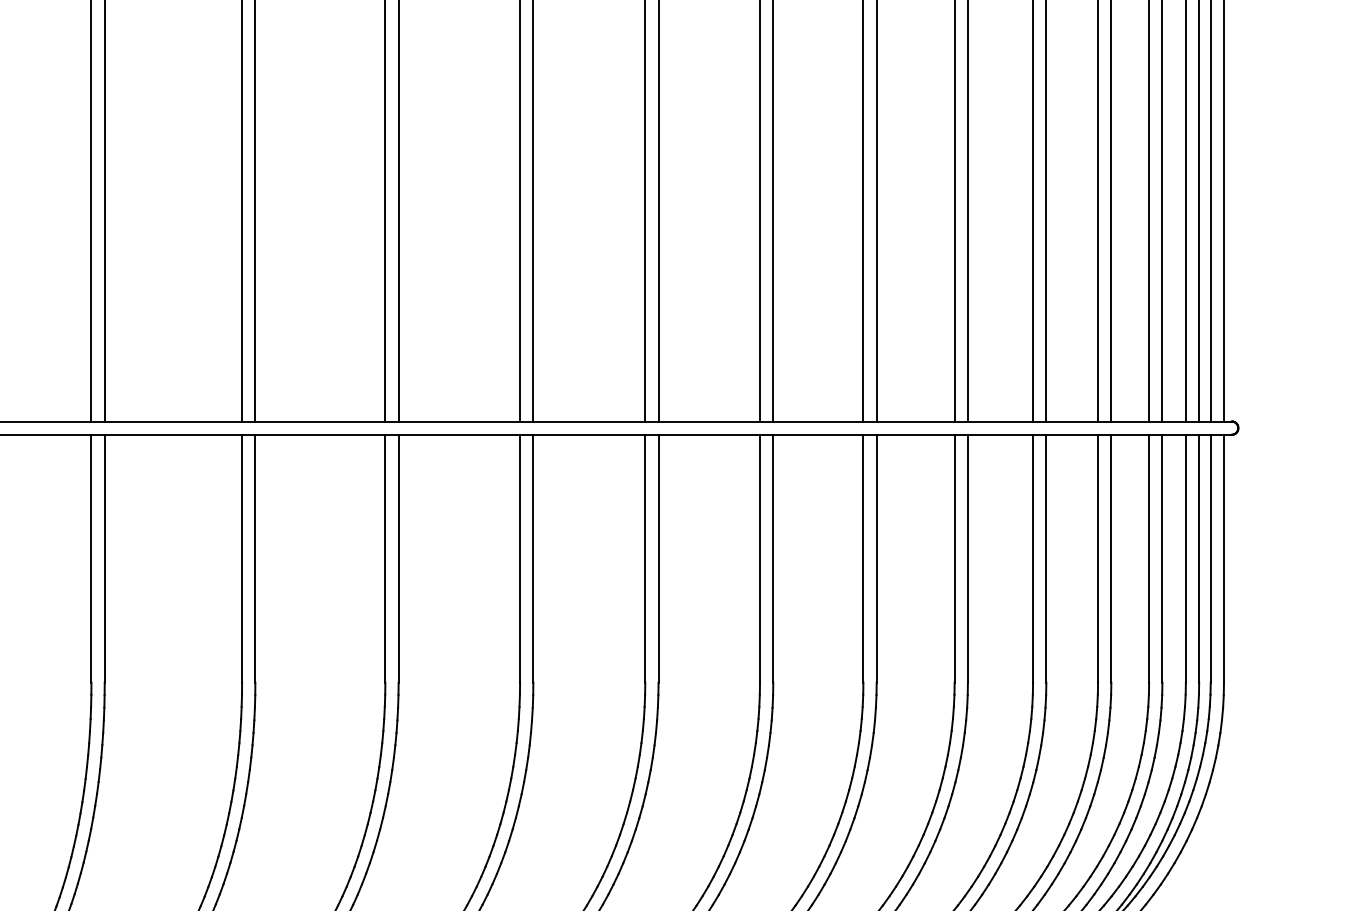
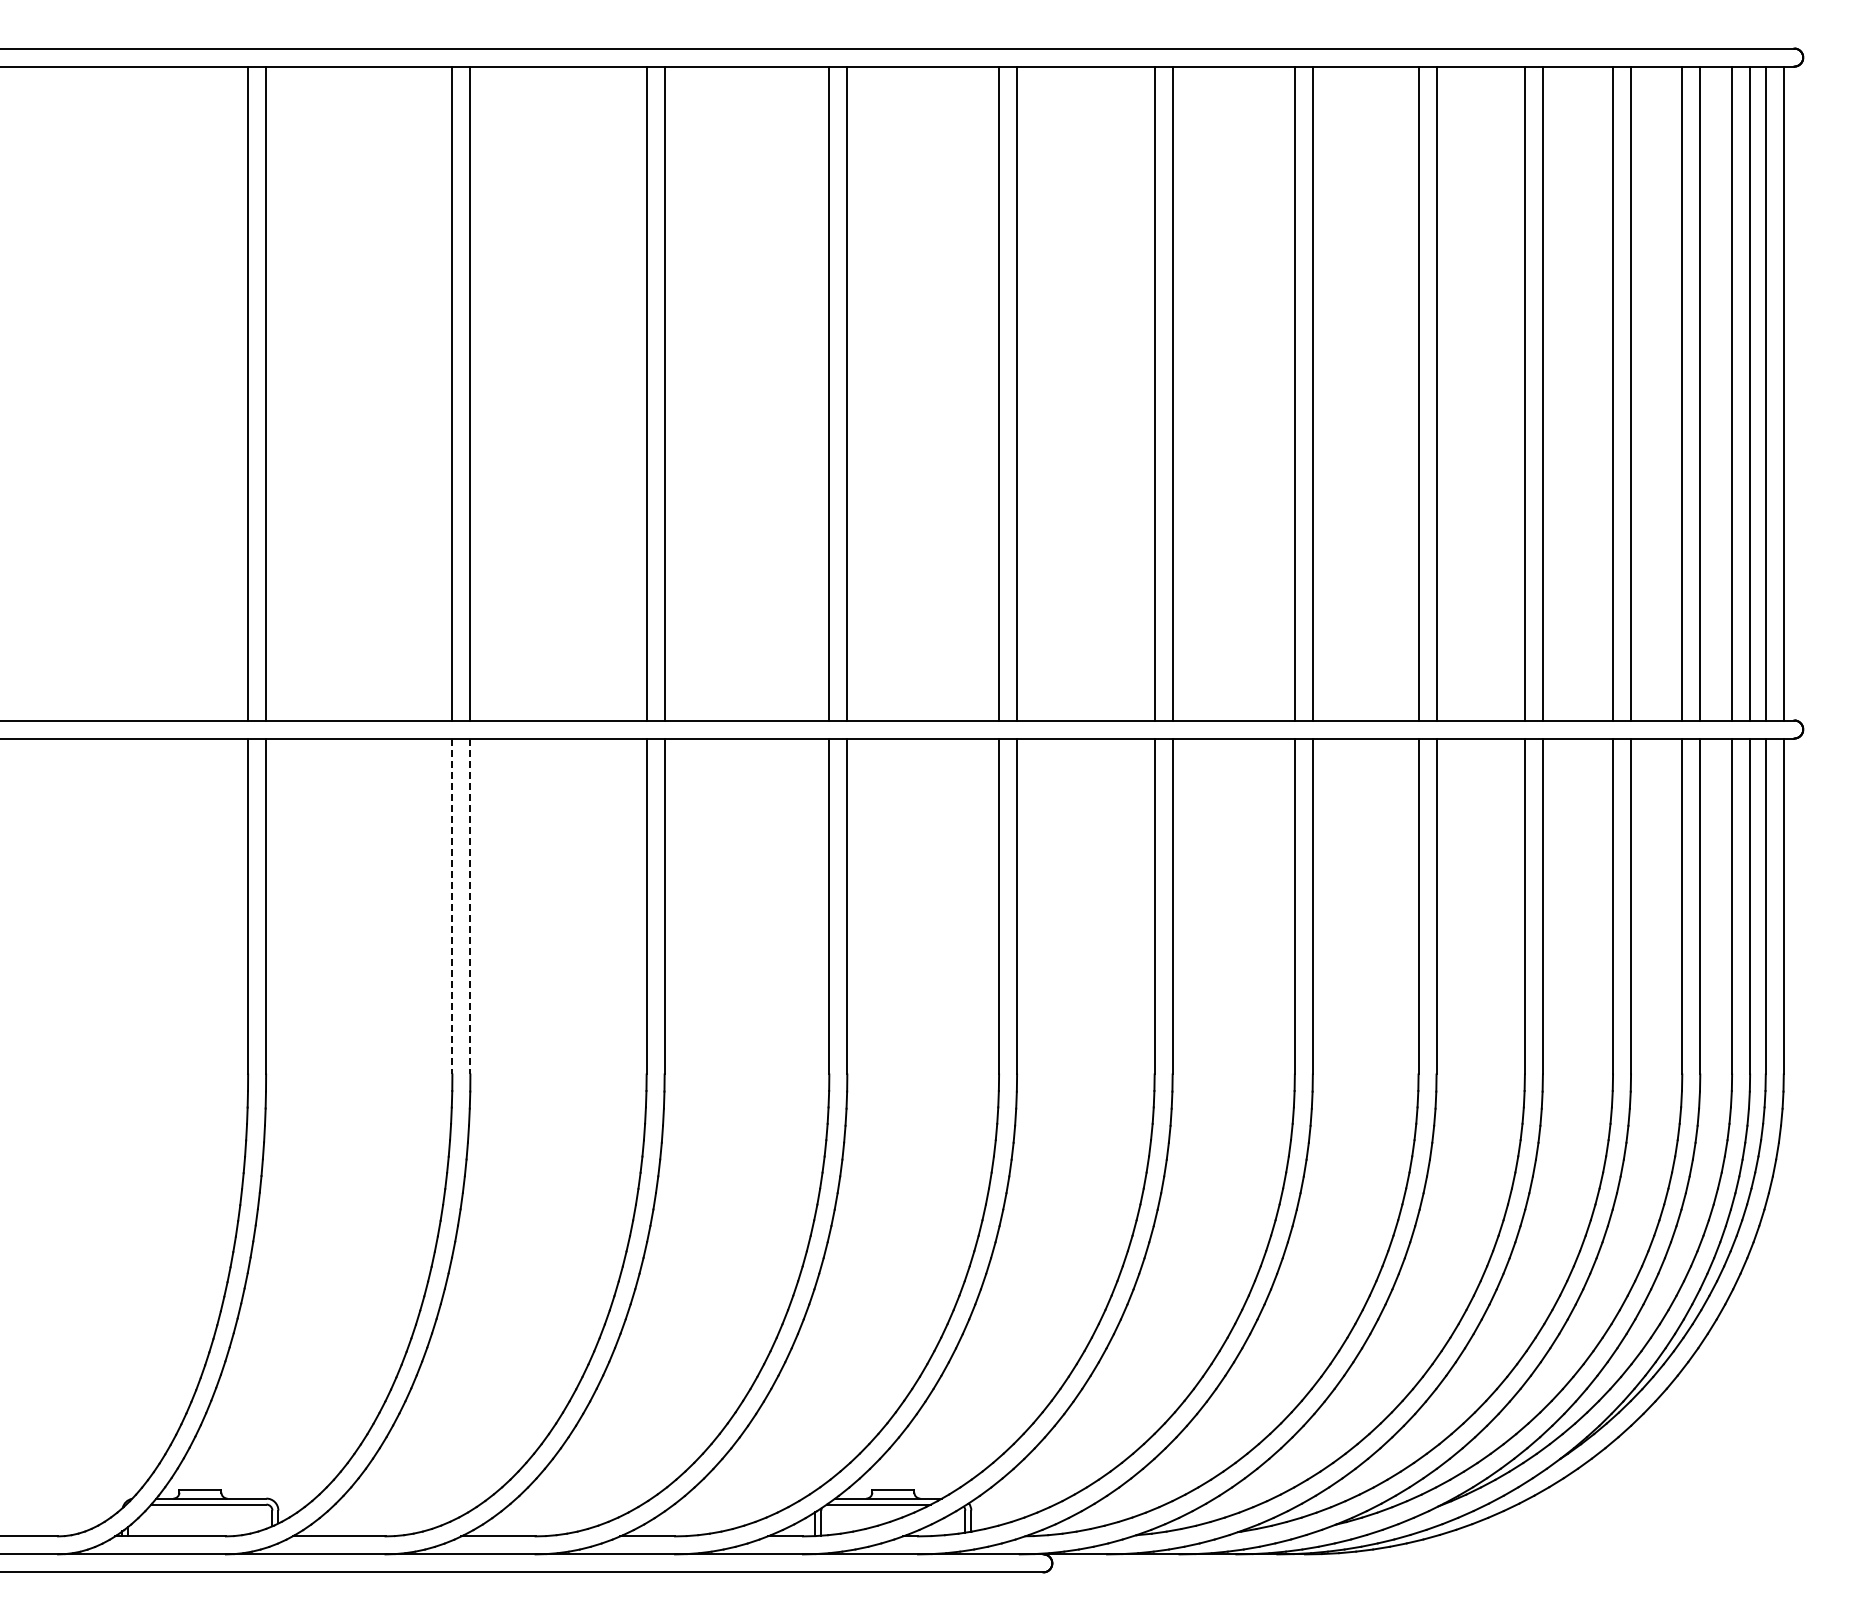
line: (242, 558) -> (452, 906), solid -> dashed
line: (255, 558) -> (470, 906), solid -> dashed

